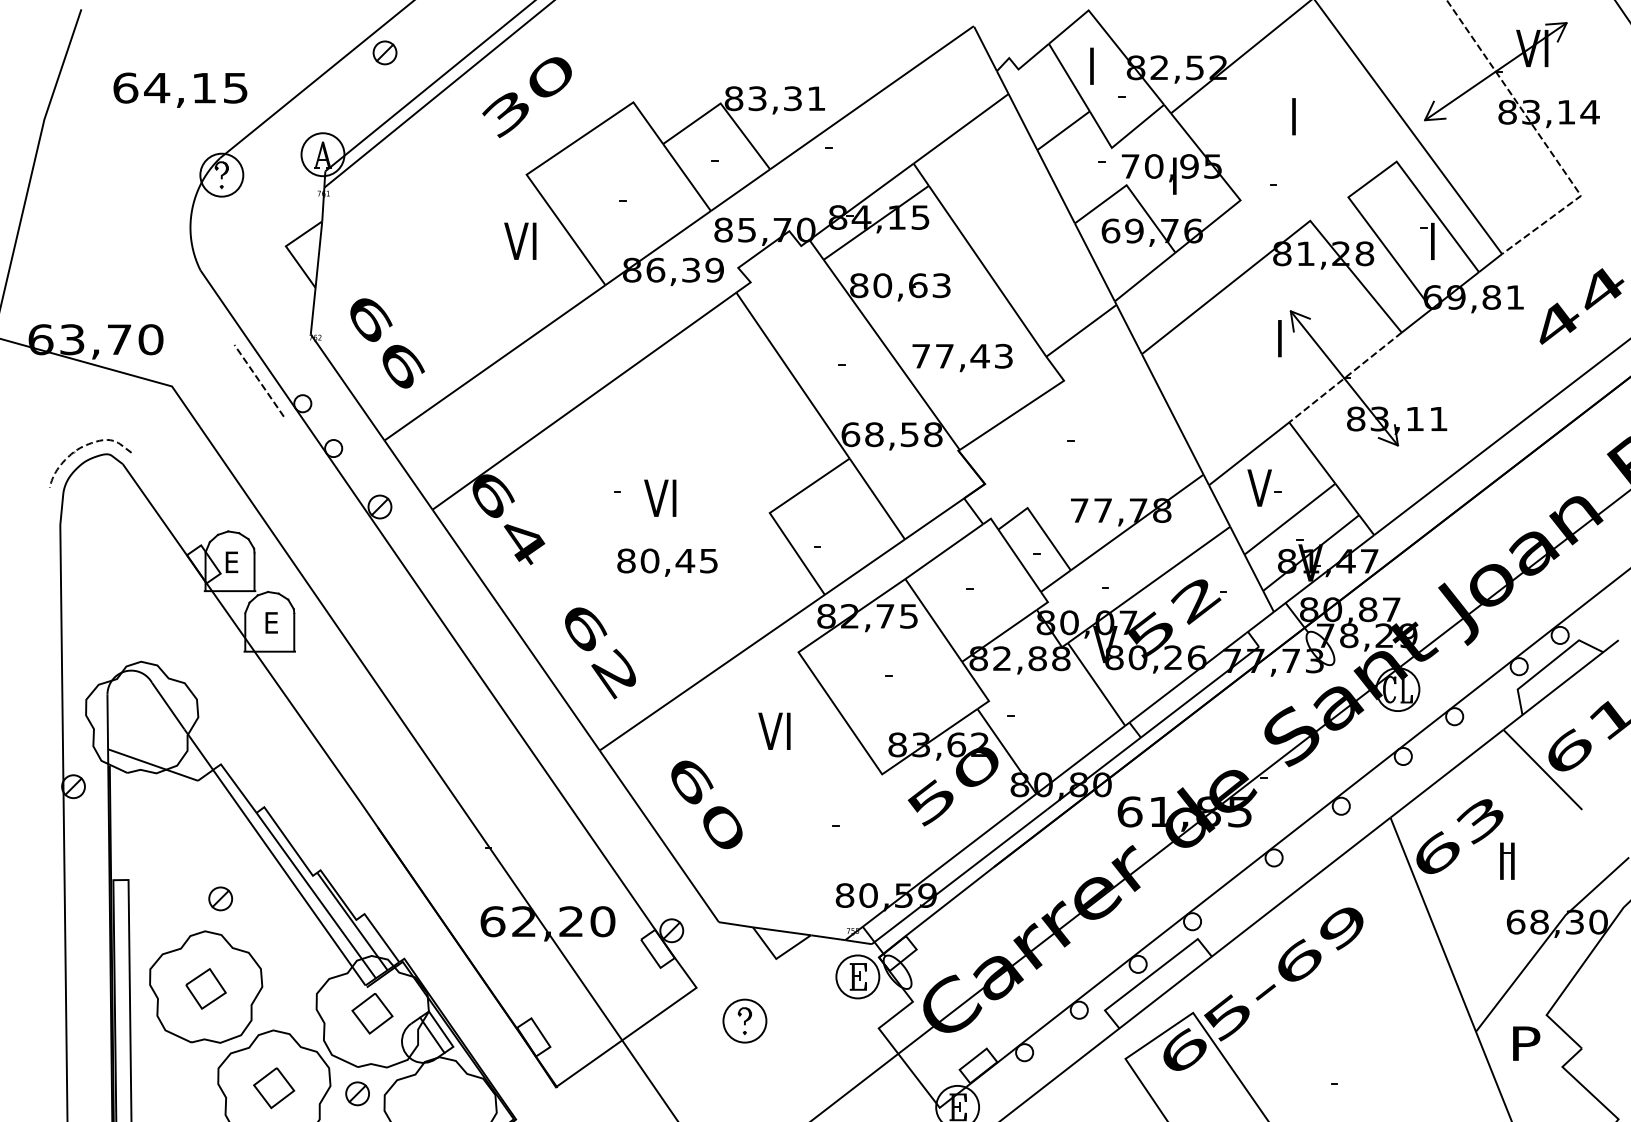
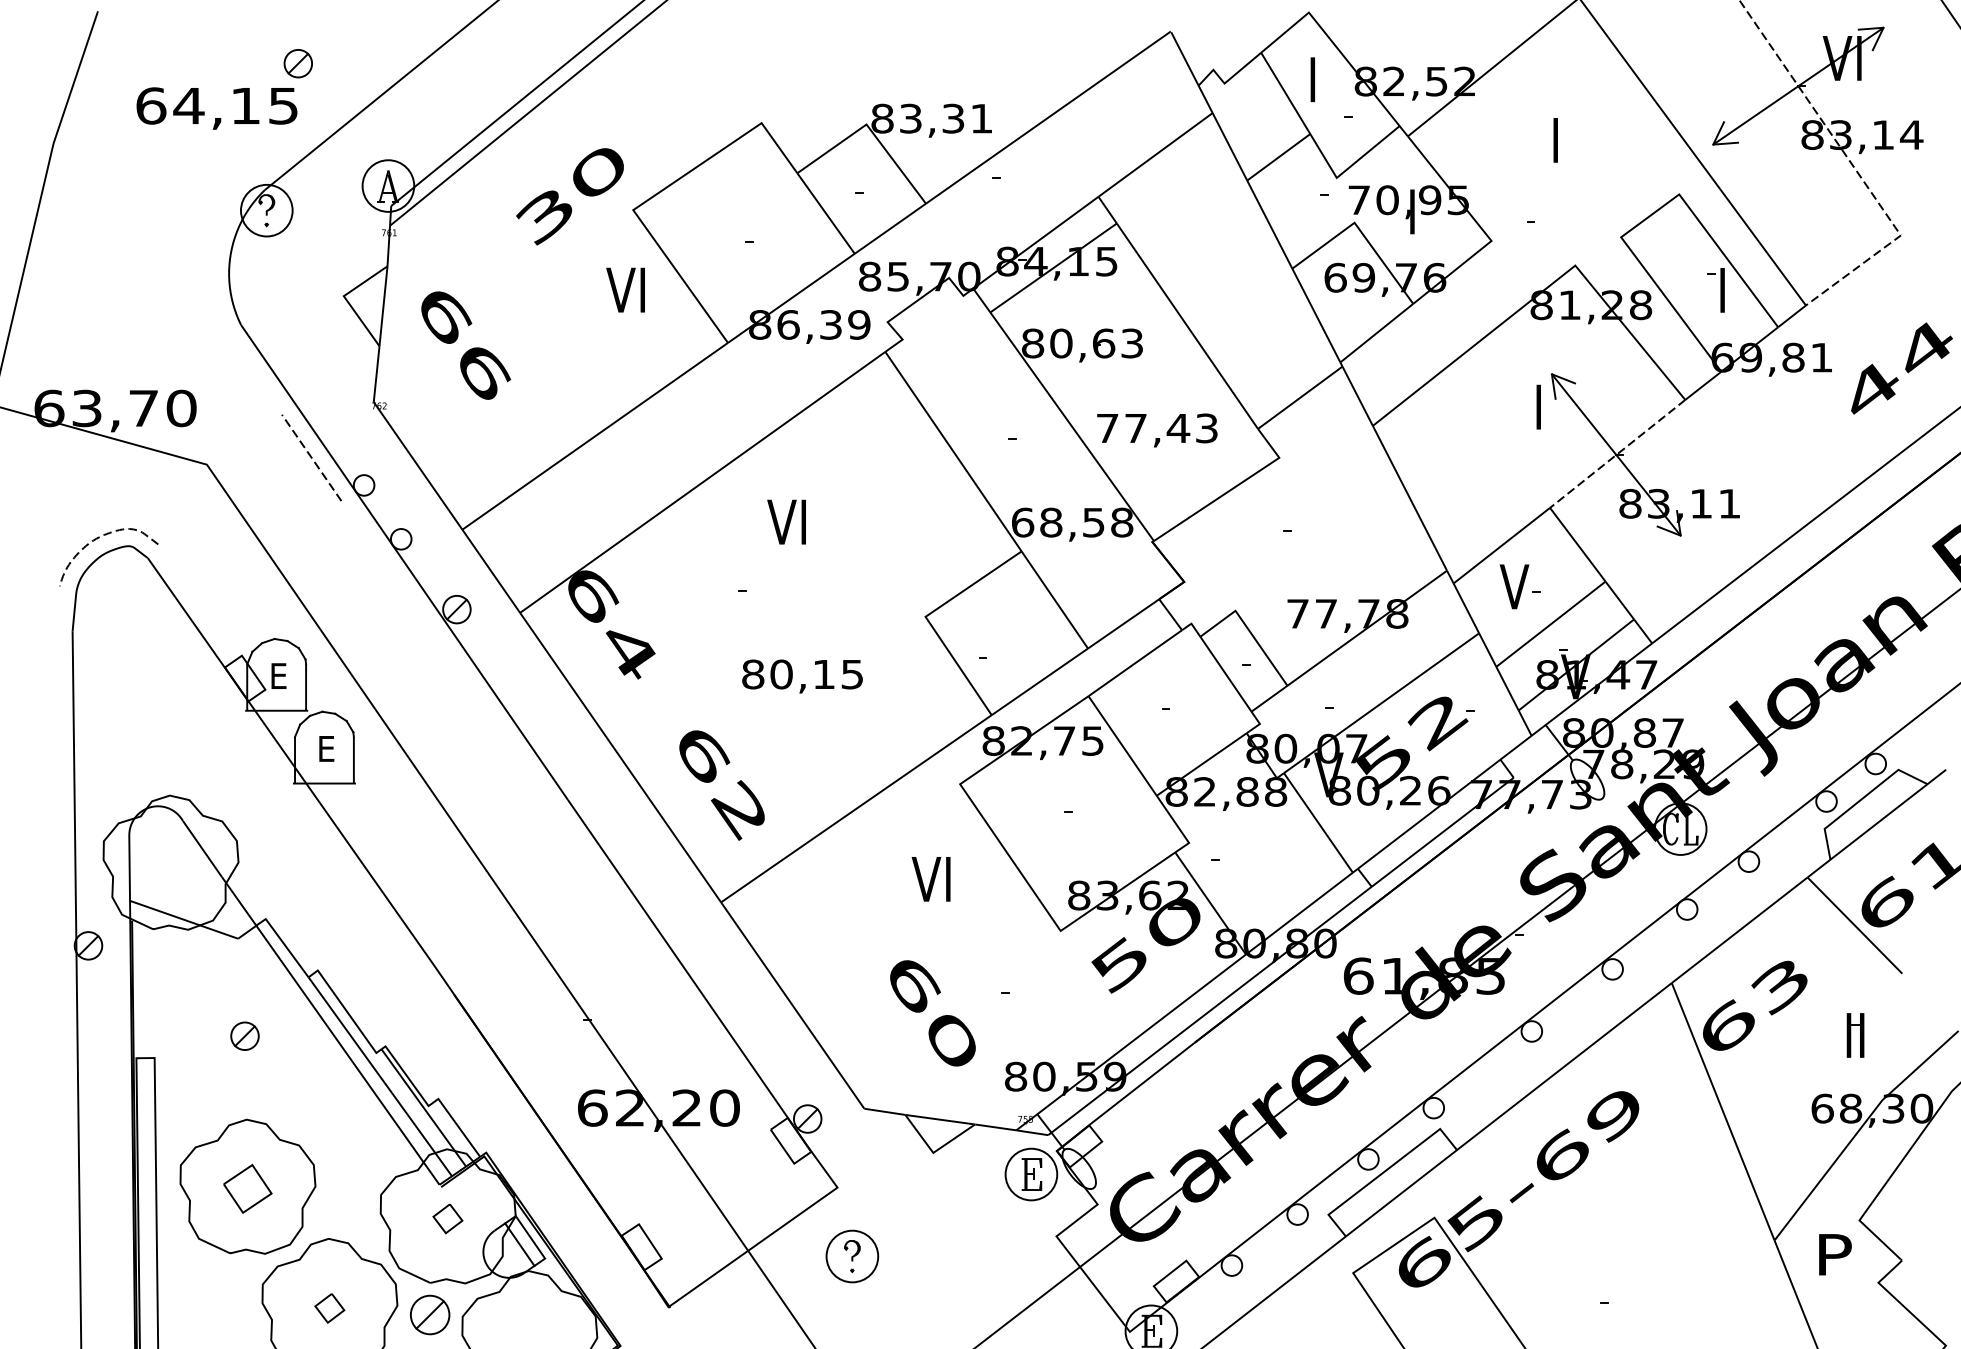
part: (384, 52) -> (297, 63), moved
text: (526, 97) -> (569, 196), moved
text: (387, 343) -> (465, 345), moved
text: (660, 497) -> (786, 521), moved
text: (685, 560) -> (824, 673), 80,45 -> 80,15
text: (706, 804) -> (932, 1012), moved
part: (1507, 860) -> (1855, 1034), moved
part: (220, 898) -> (244, 1035), moved
part: (372, 1013) -> (447, 1218), size x0.6
part: (744, 1020) -> (851, 1255), moved
part: (274, 1088) -> (330, 1308), size x0.6
part: (357, 1093) -> (429, 1314), size x1.4

